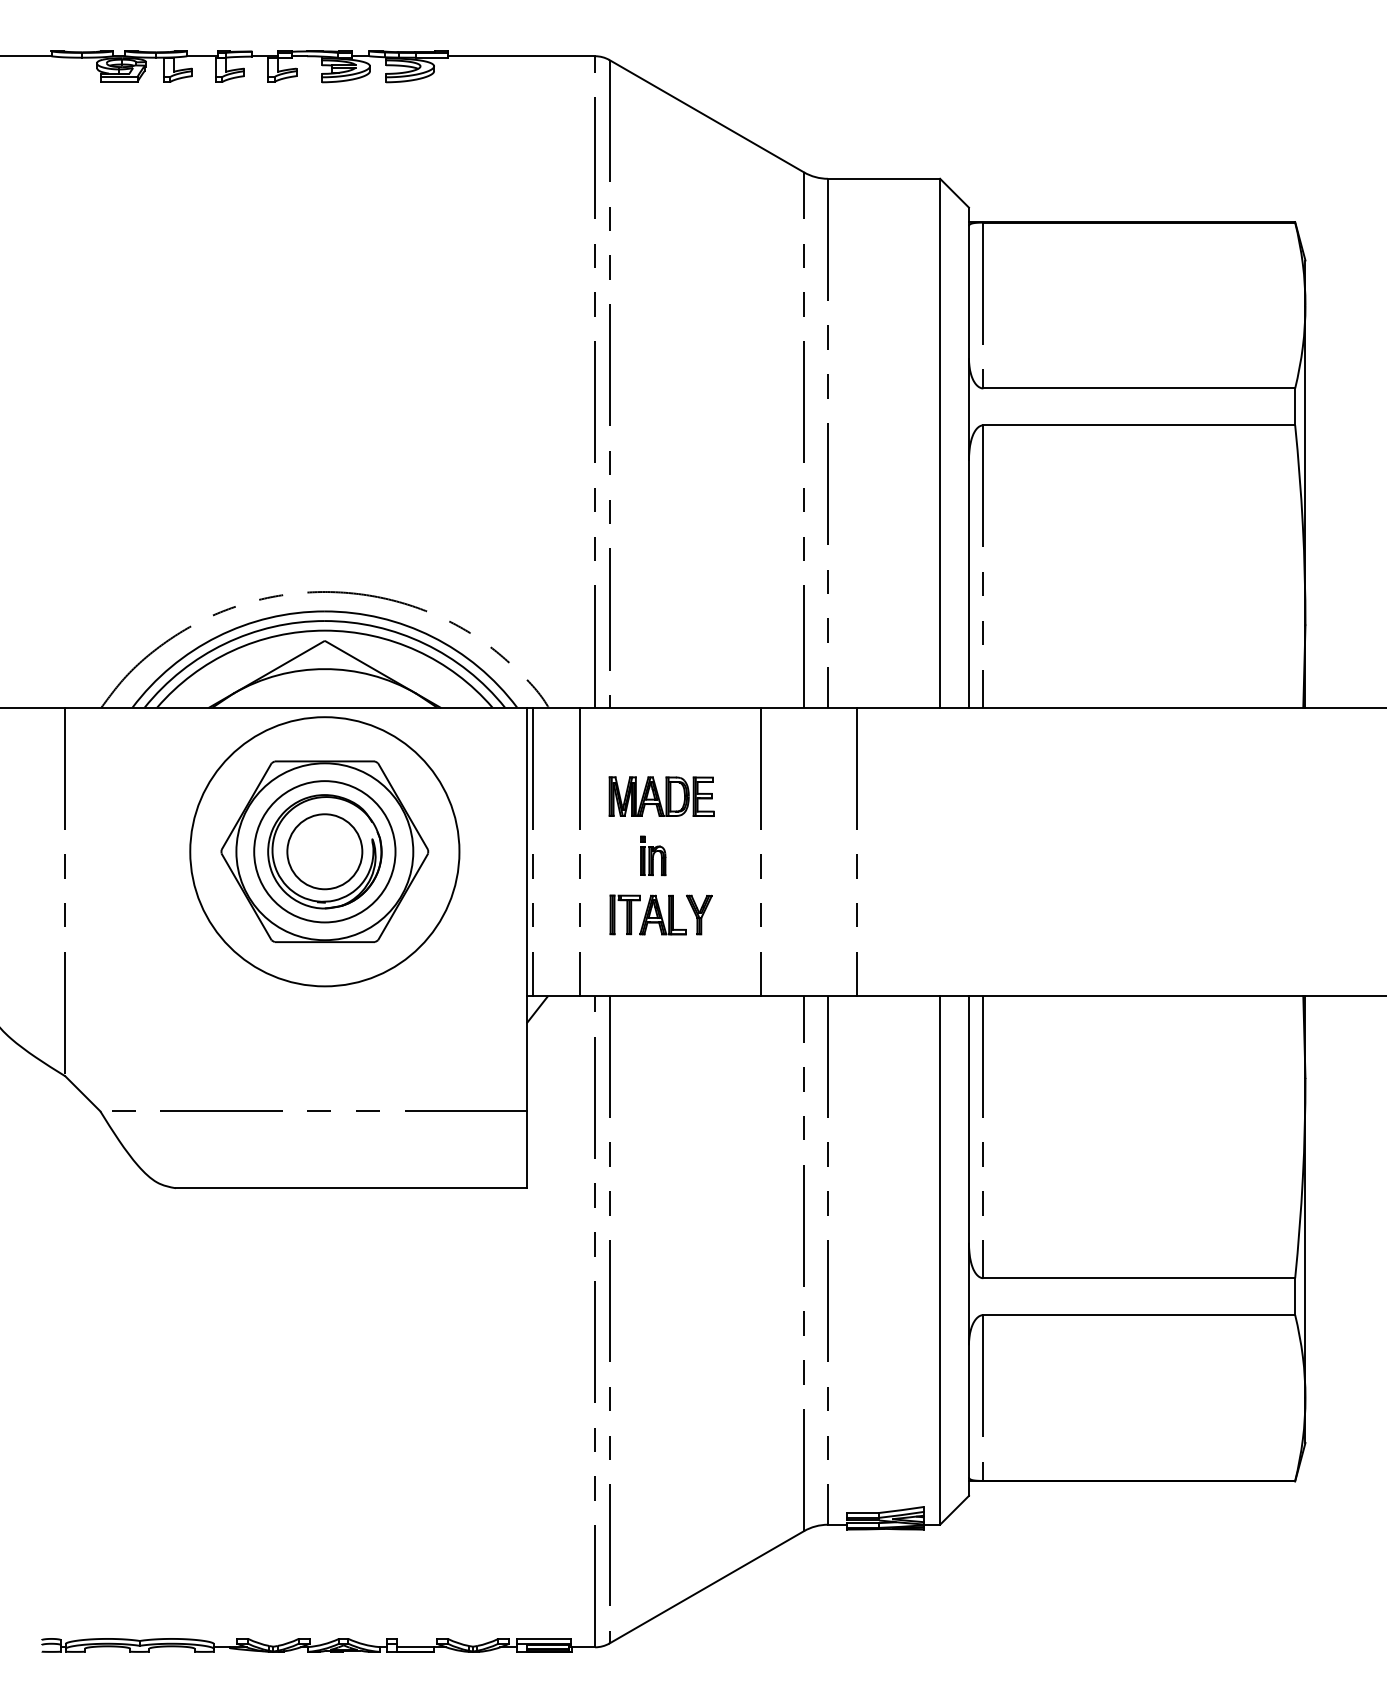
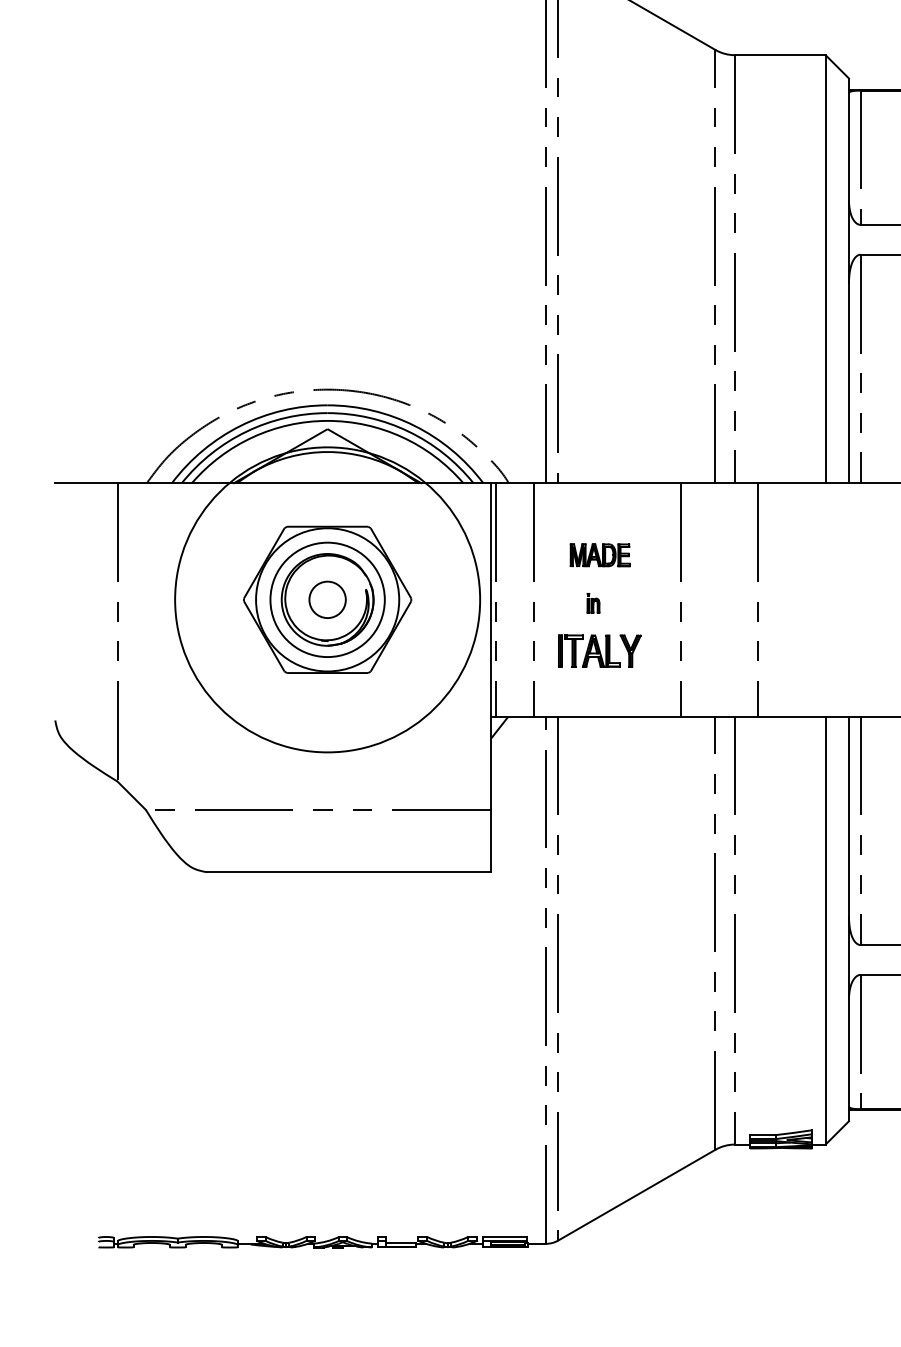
part: (661, 796) -> (600, 555), size x0.7
circle: (324, 851) -> (327, 599), size x0.6
circle: (324, 851) -> (327, 599), size x1.4
part: (653, 855) -> (593, 602), size x0.6

